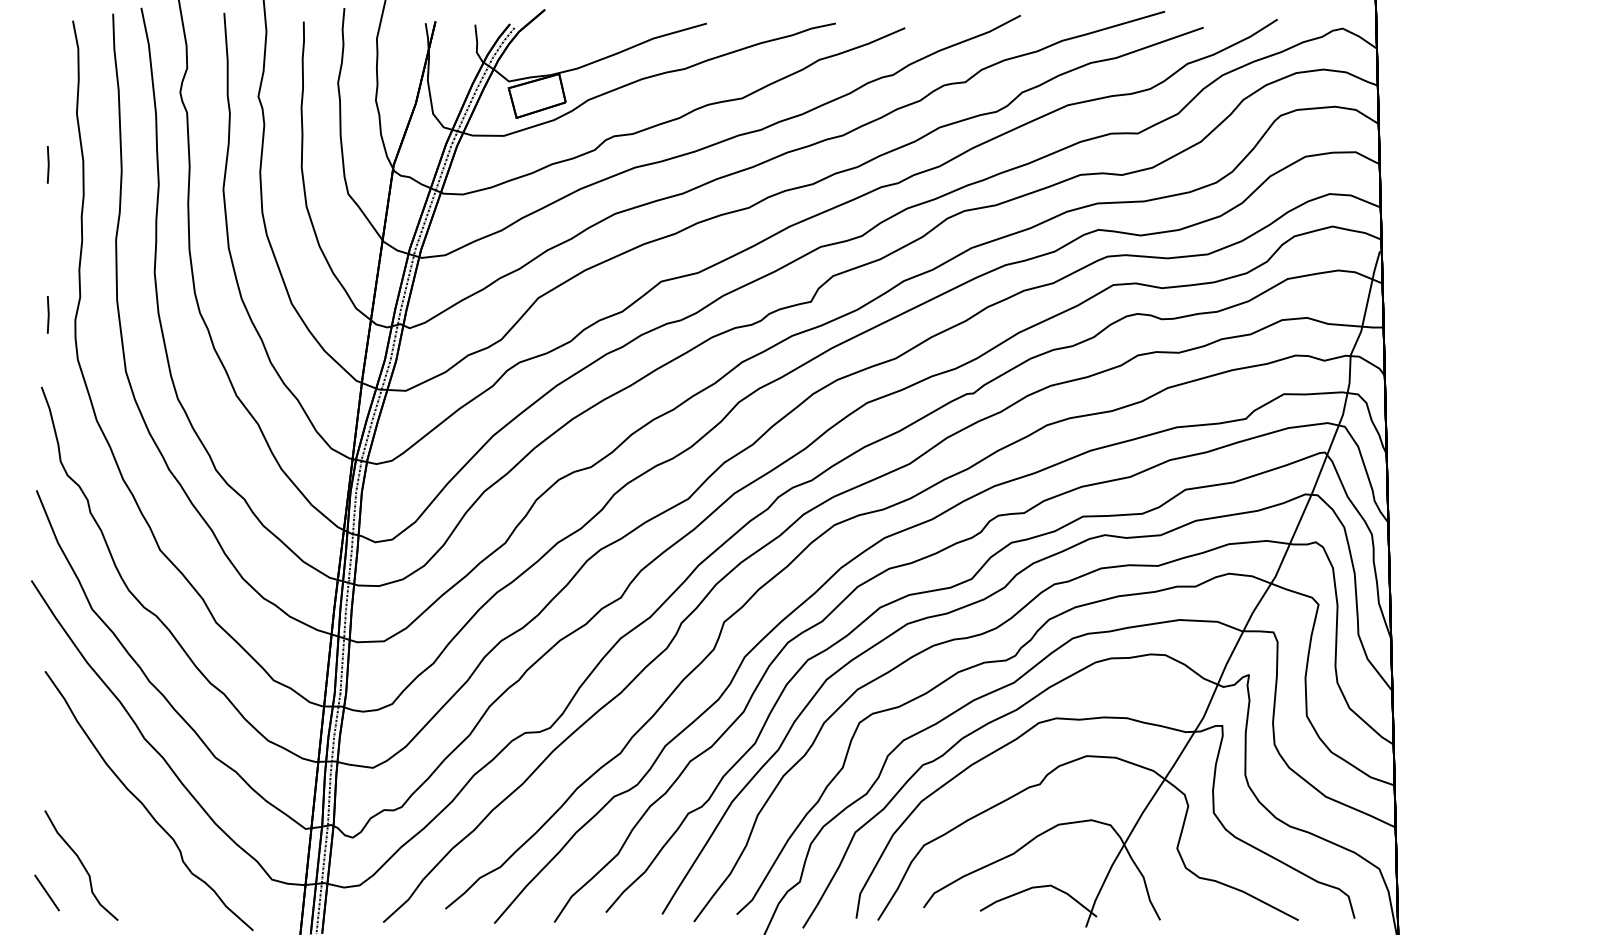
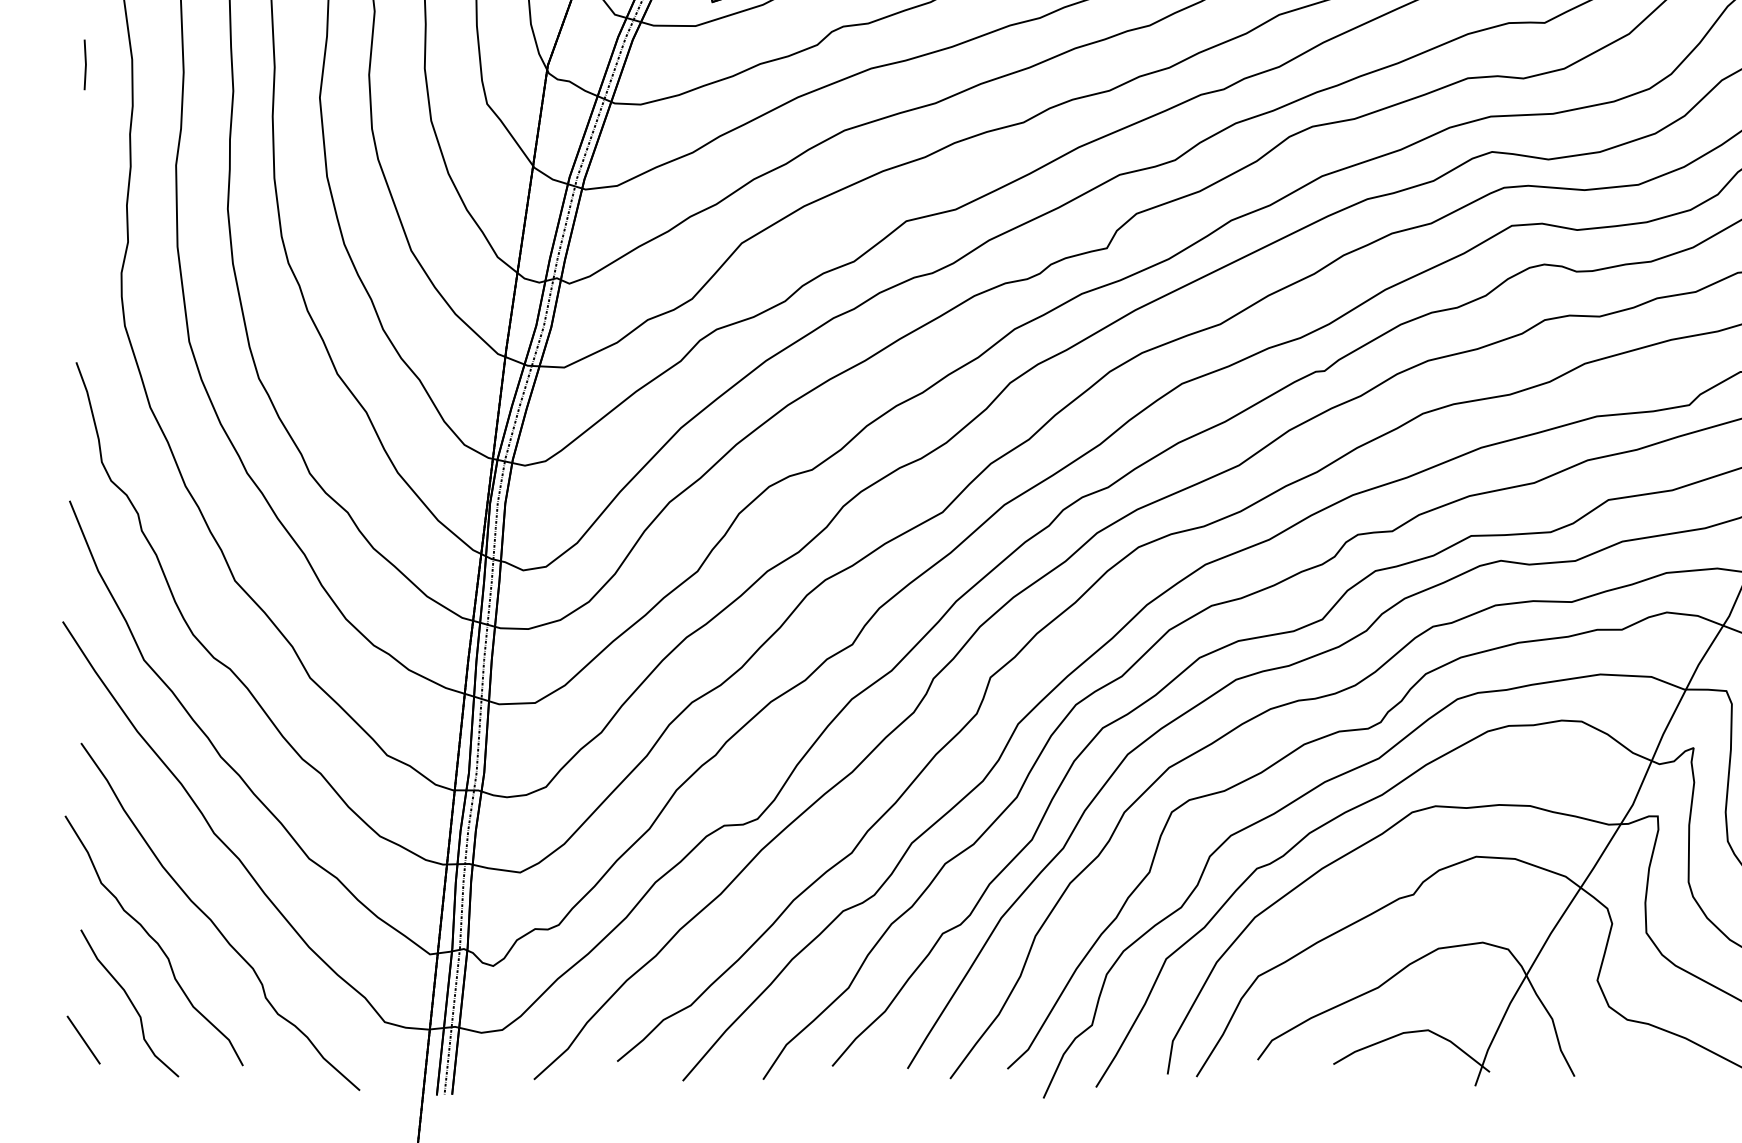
line: (47, 314) -> (84, 265), removed
curve: (99, 818) -> (153, 940), added

